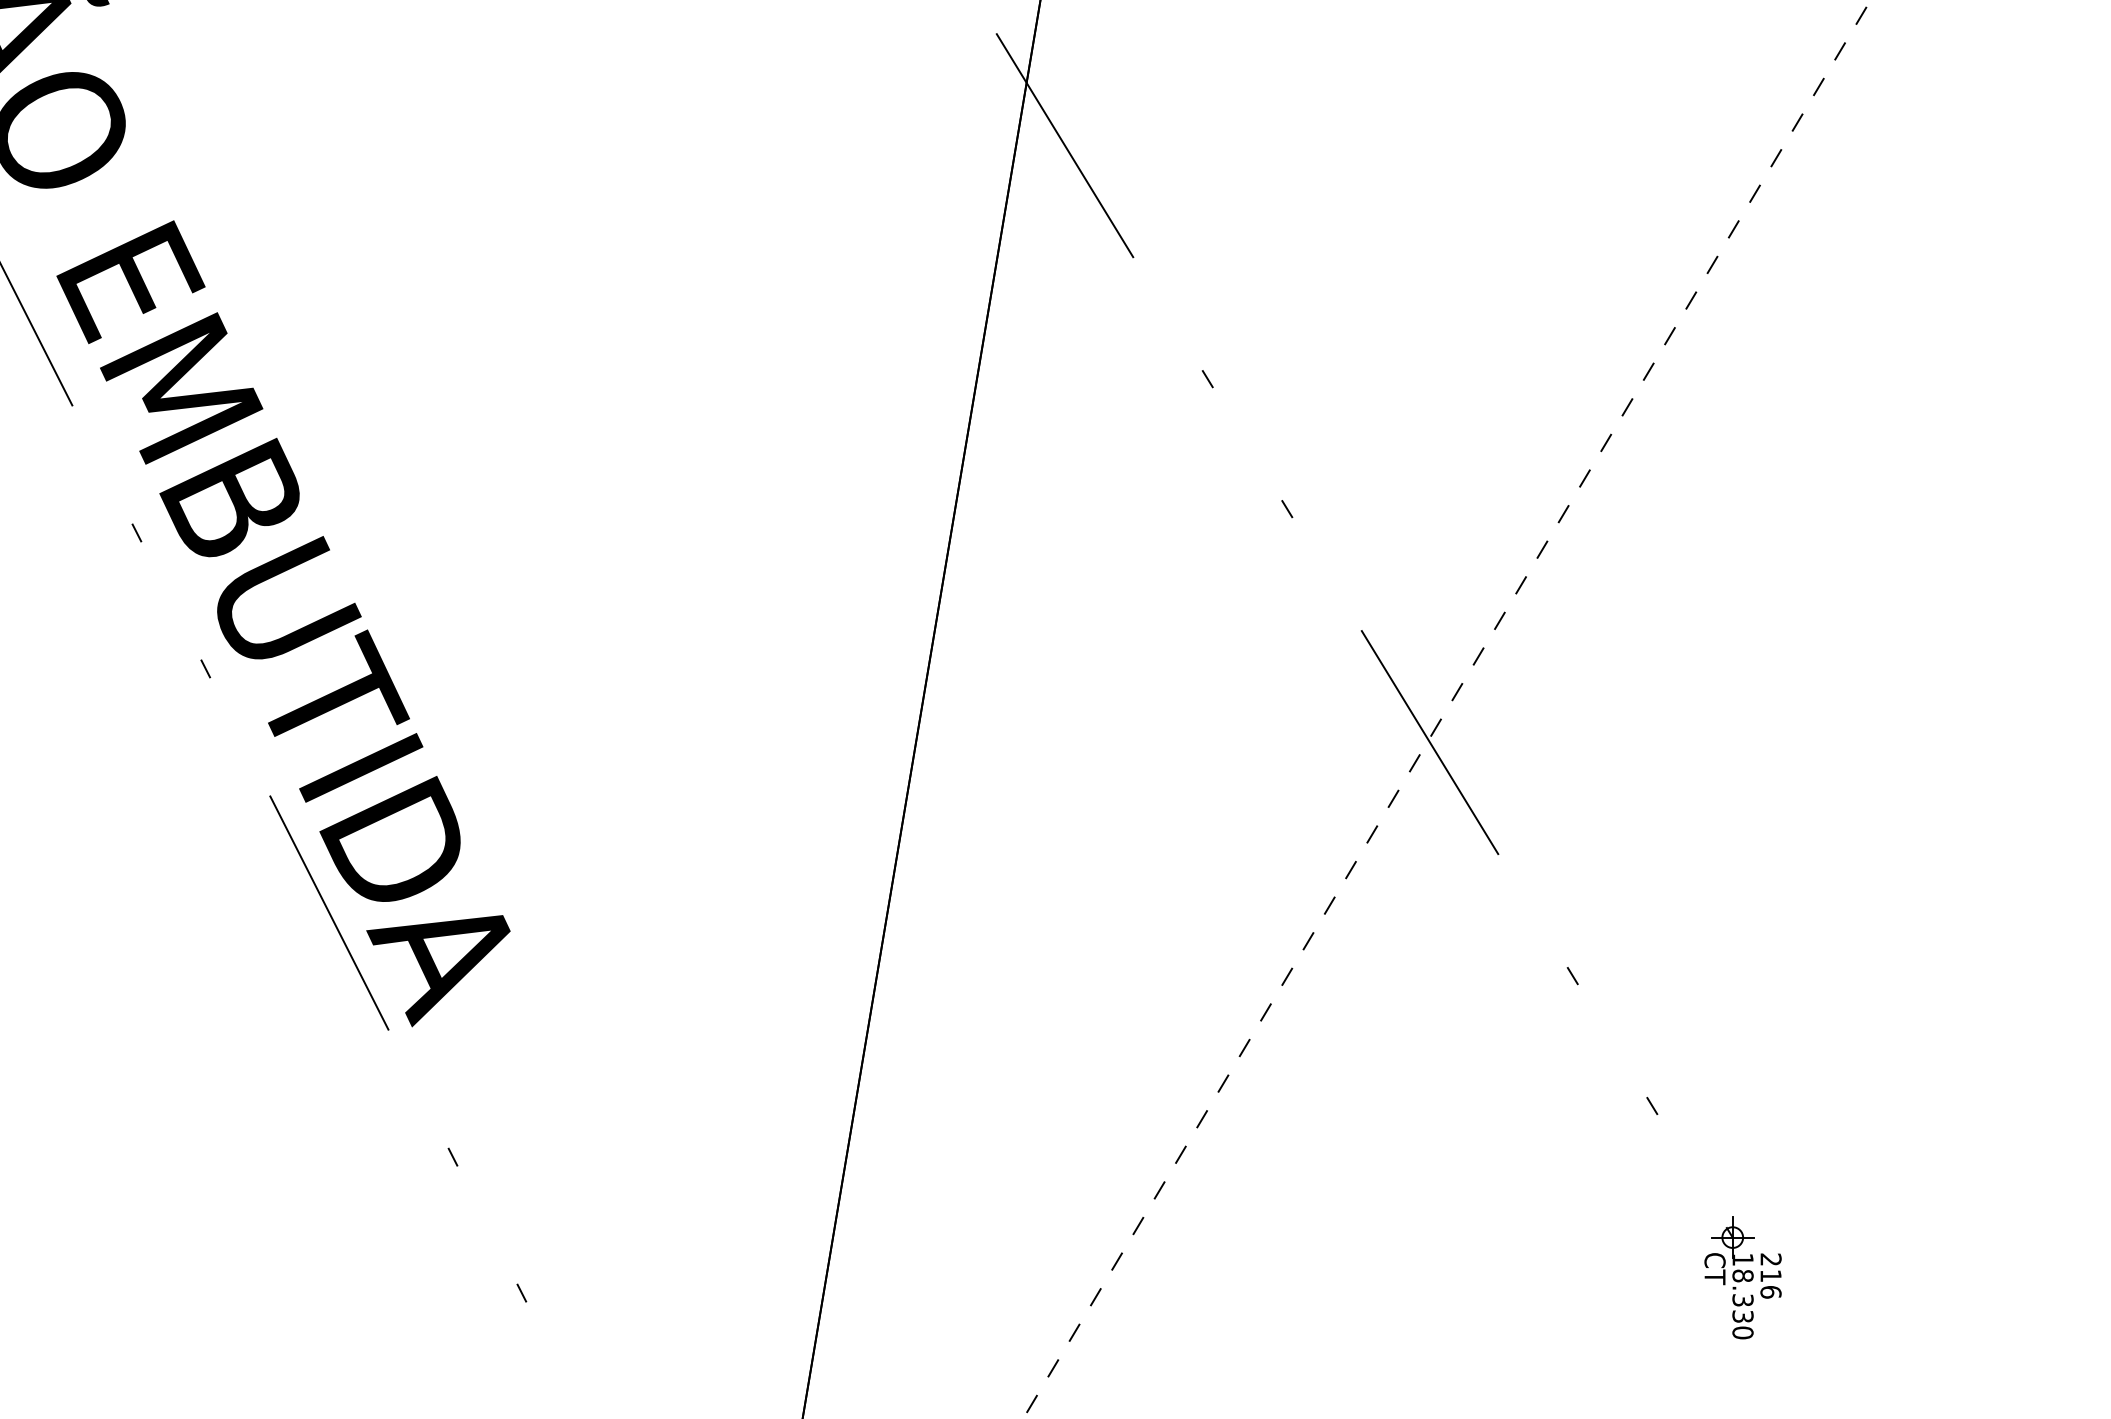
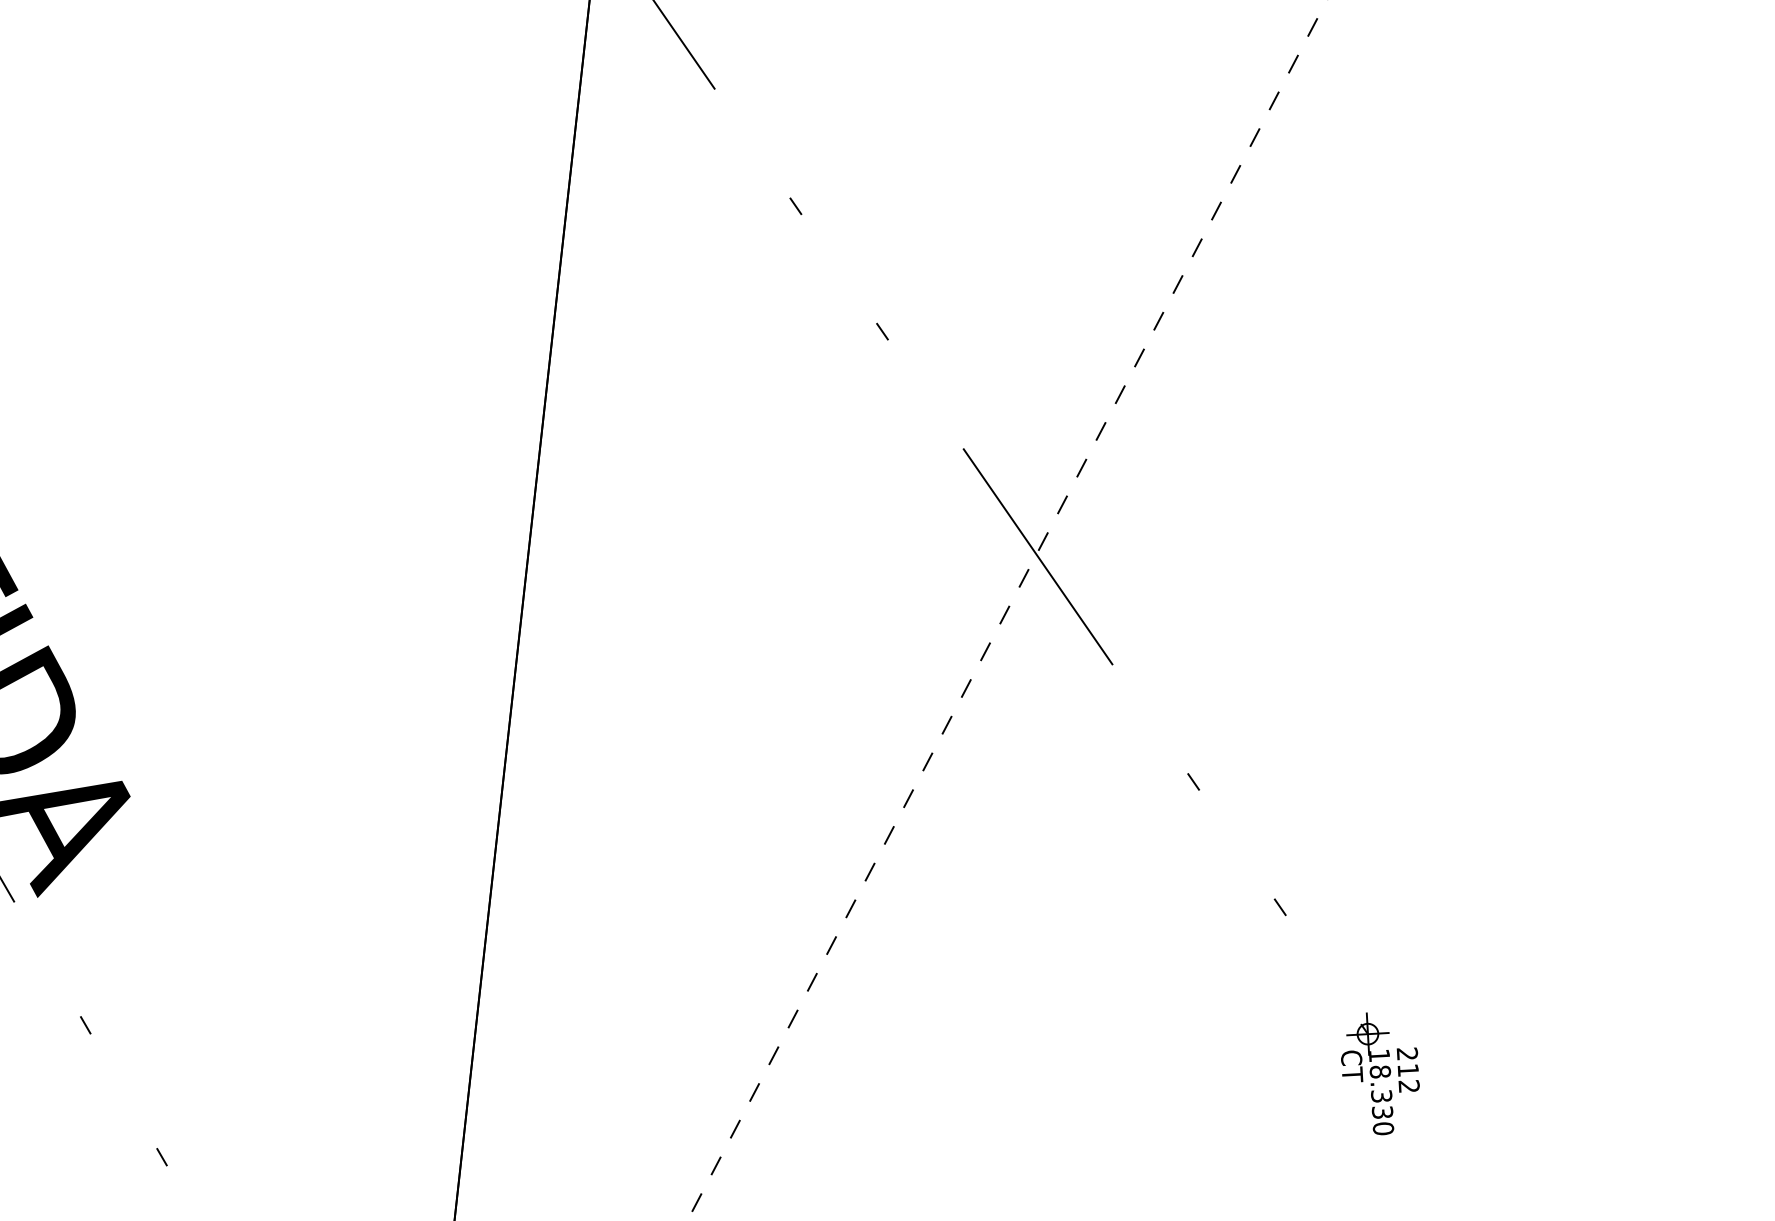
text: (1770, 1292) -> (1408, 1086), 216 -> 212

